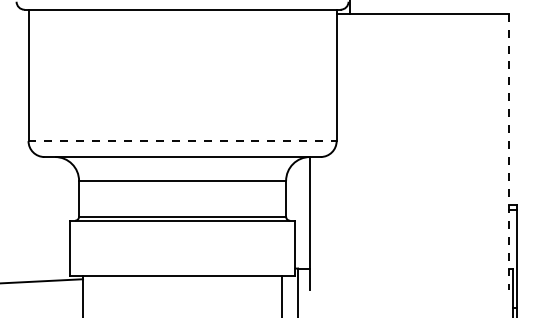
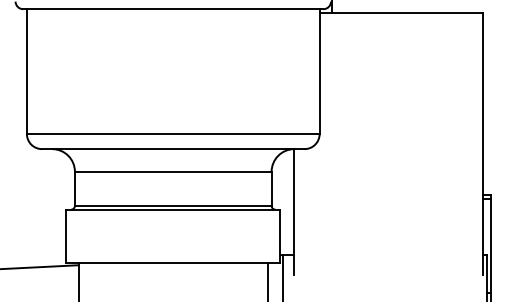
line: (183, 141) -> (174, 134), dashed -> solid
line: (509, 152) -> (483, 144), dashed -> solid

